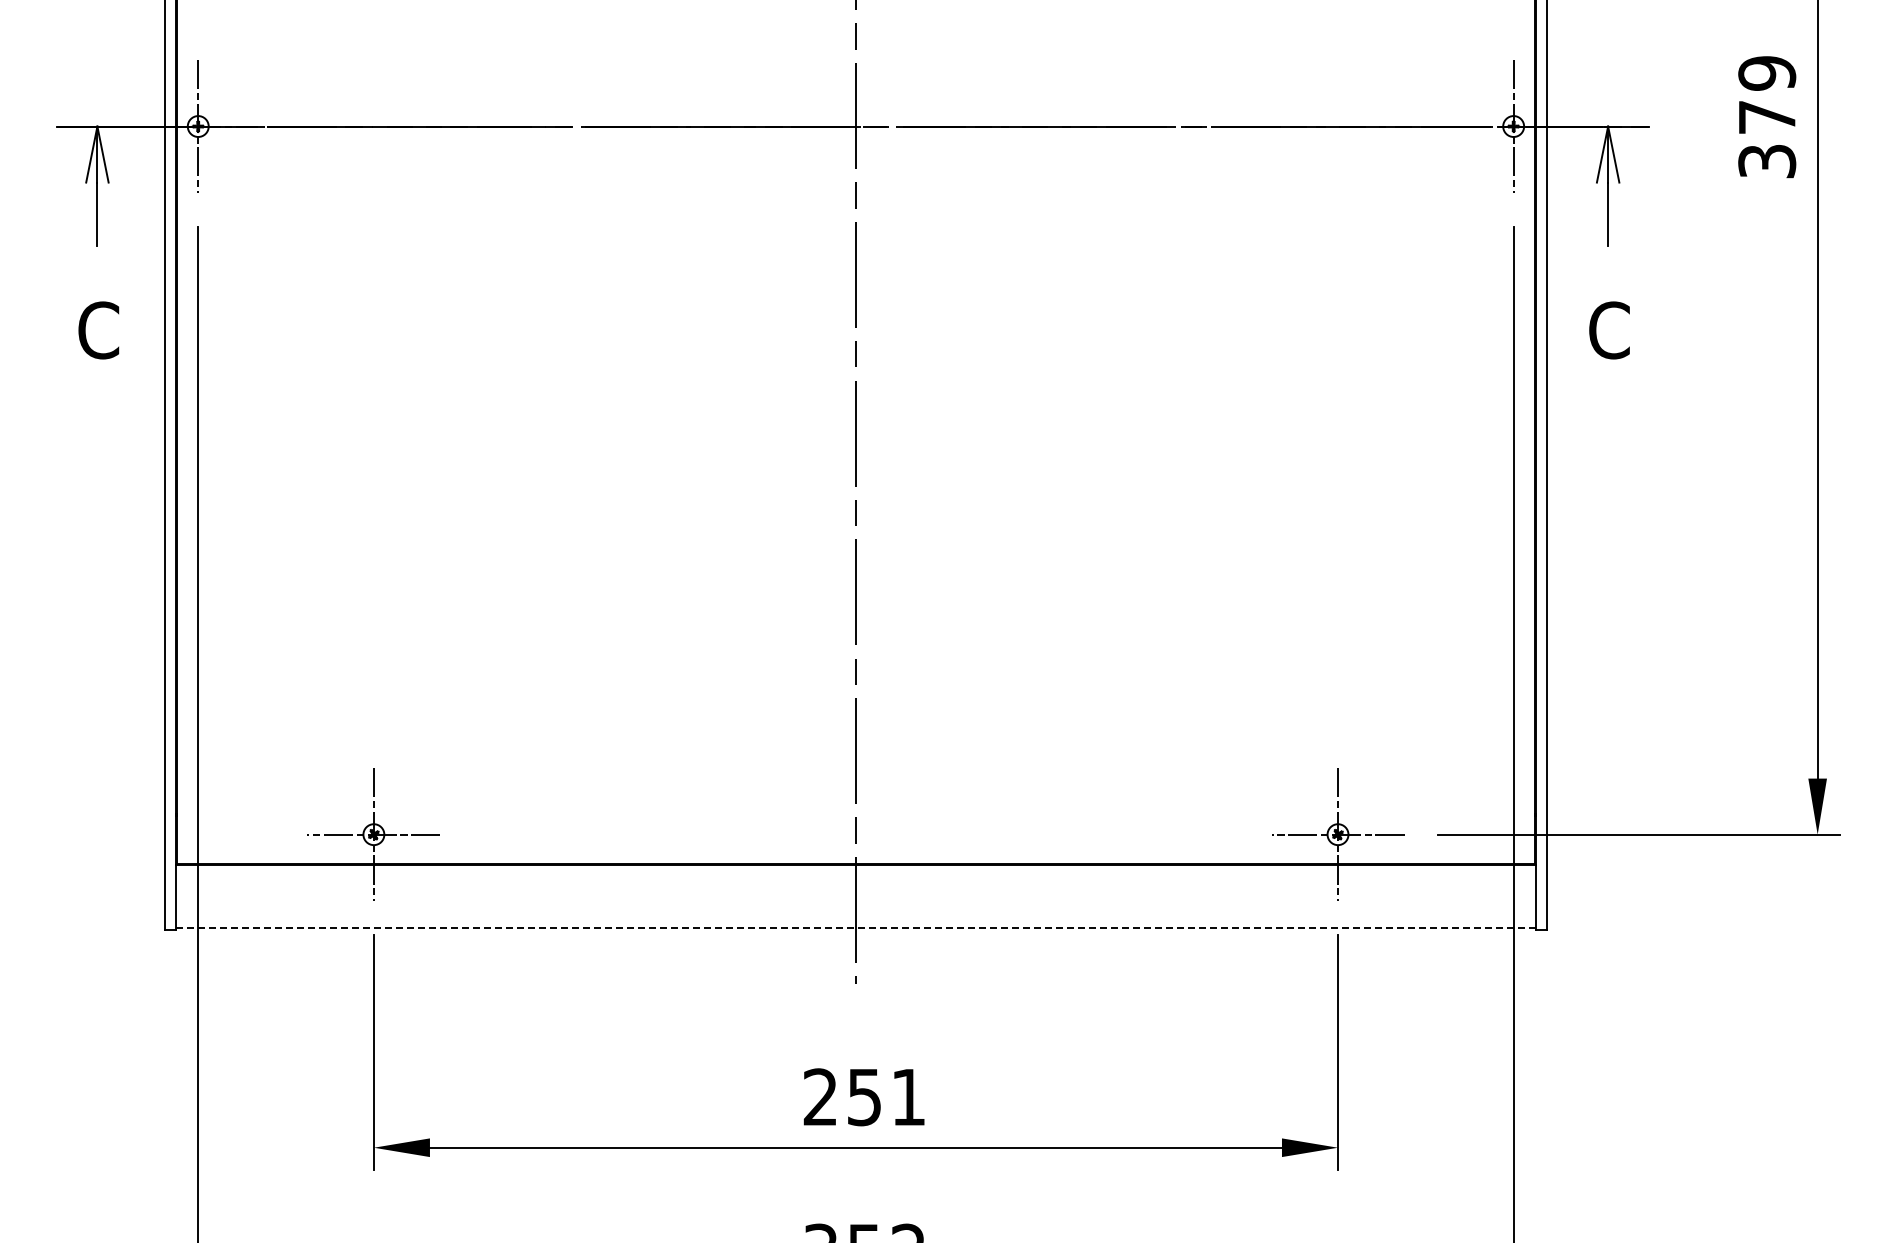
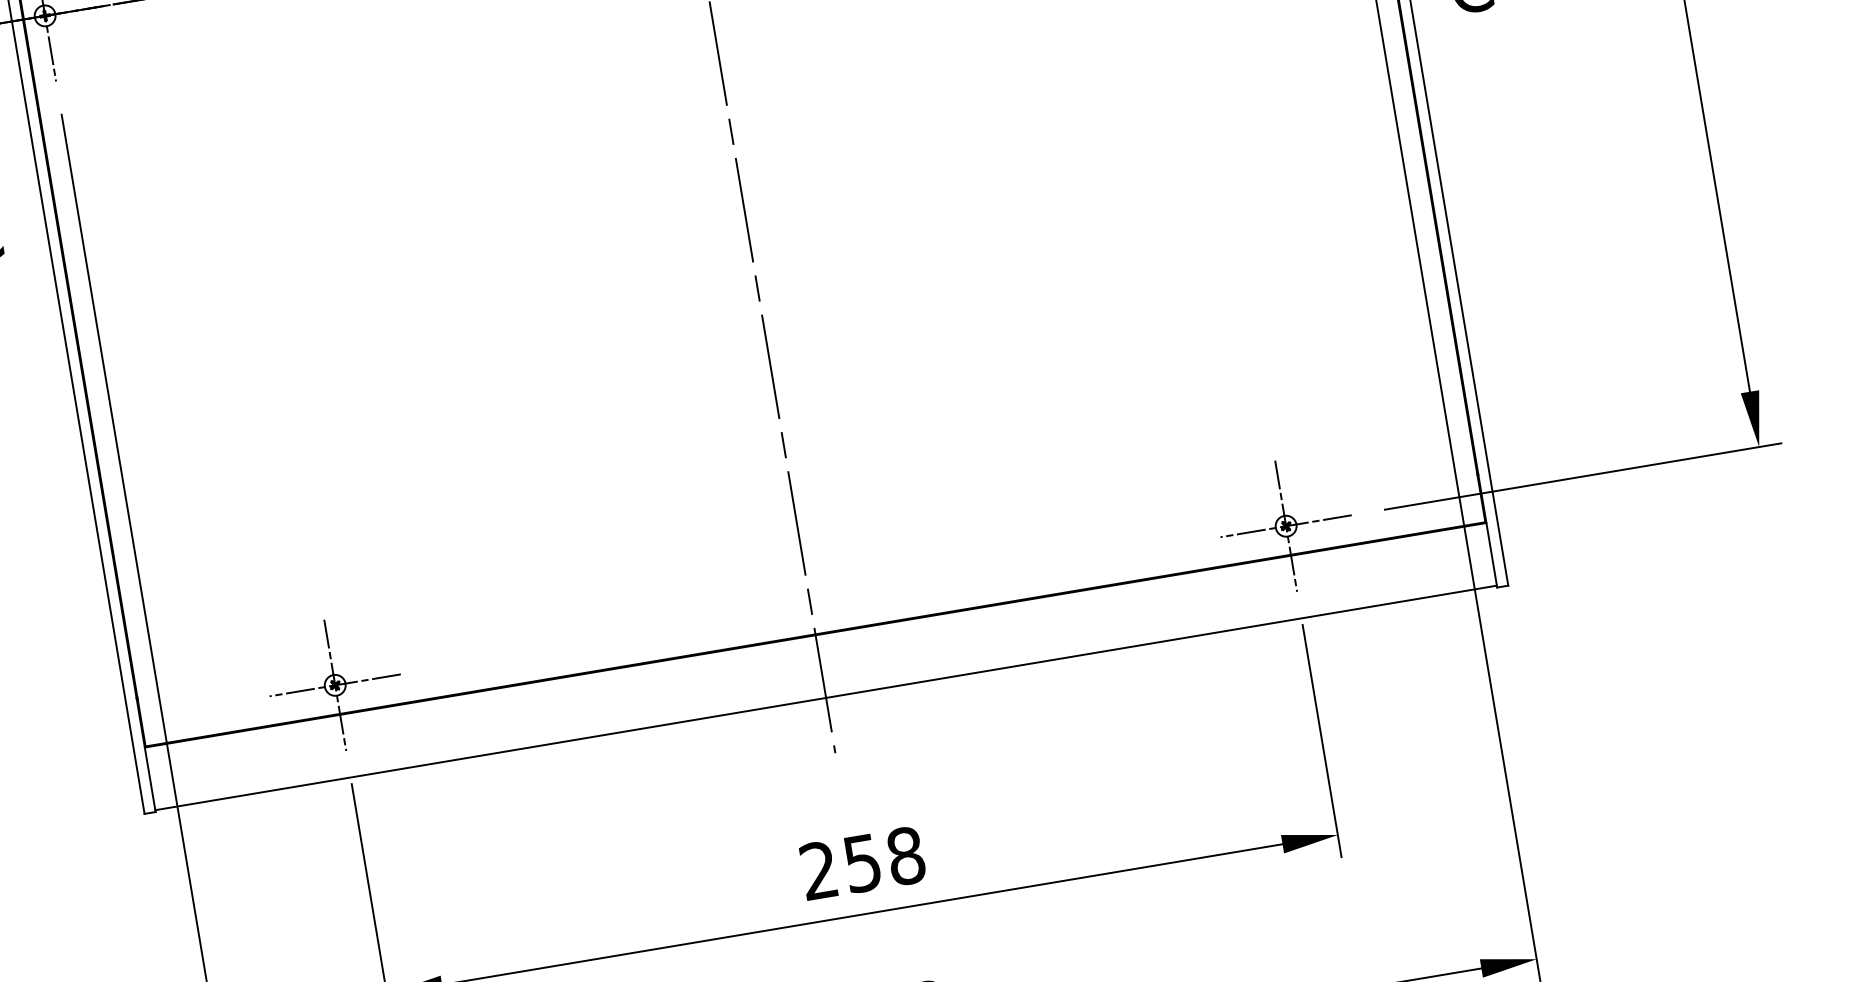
line: (855, 928) -> (825, 698), dashed -> solid
text: (908, 1097) -> (905, 856), 251 -> 258

